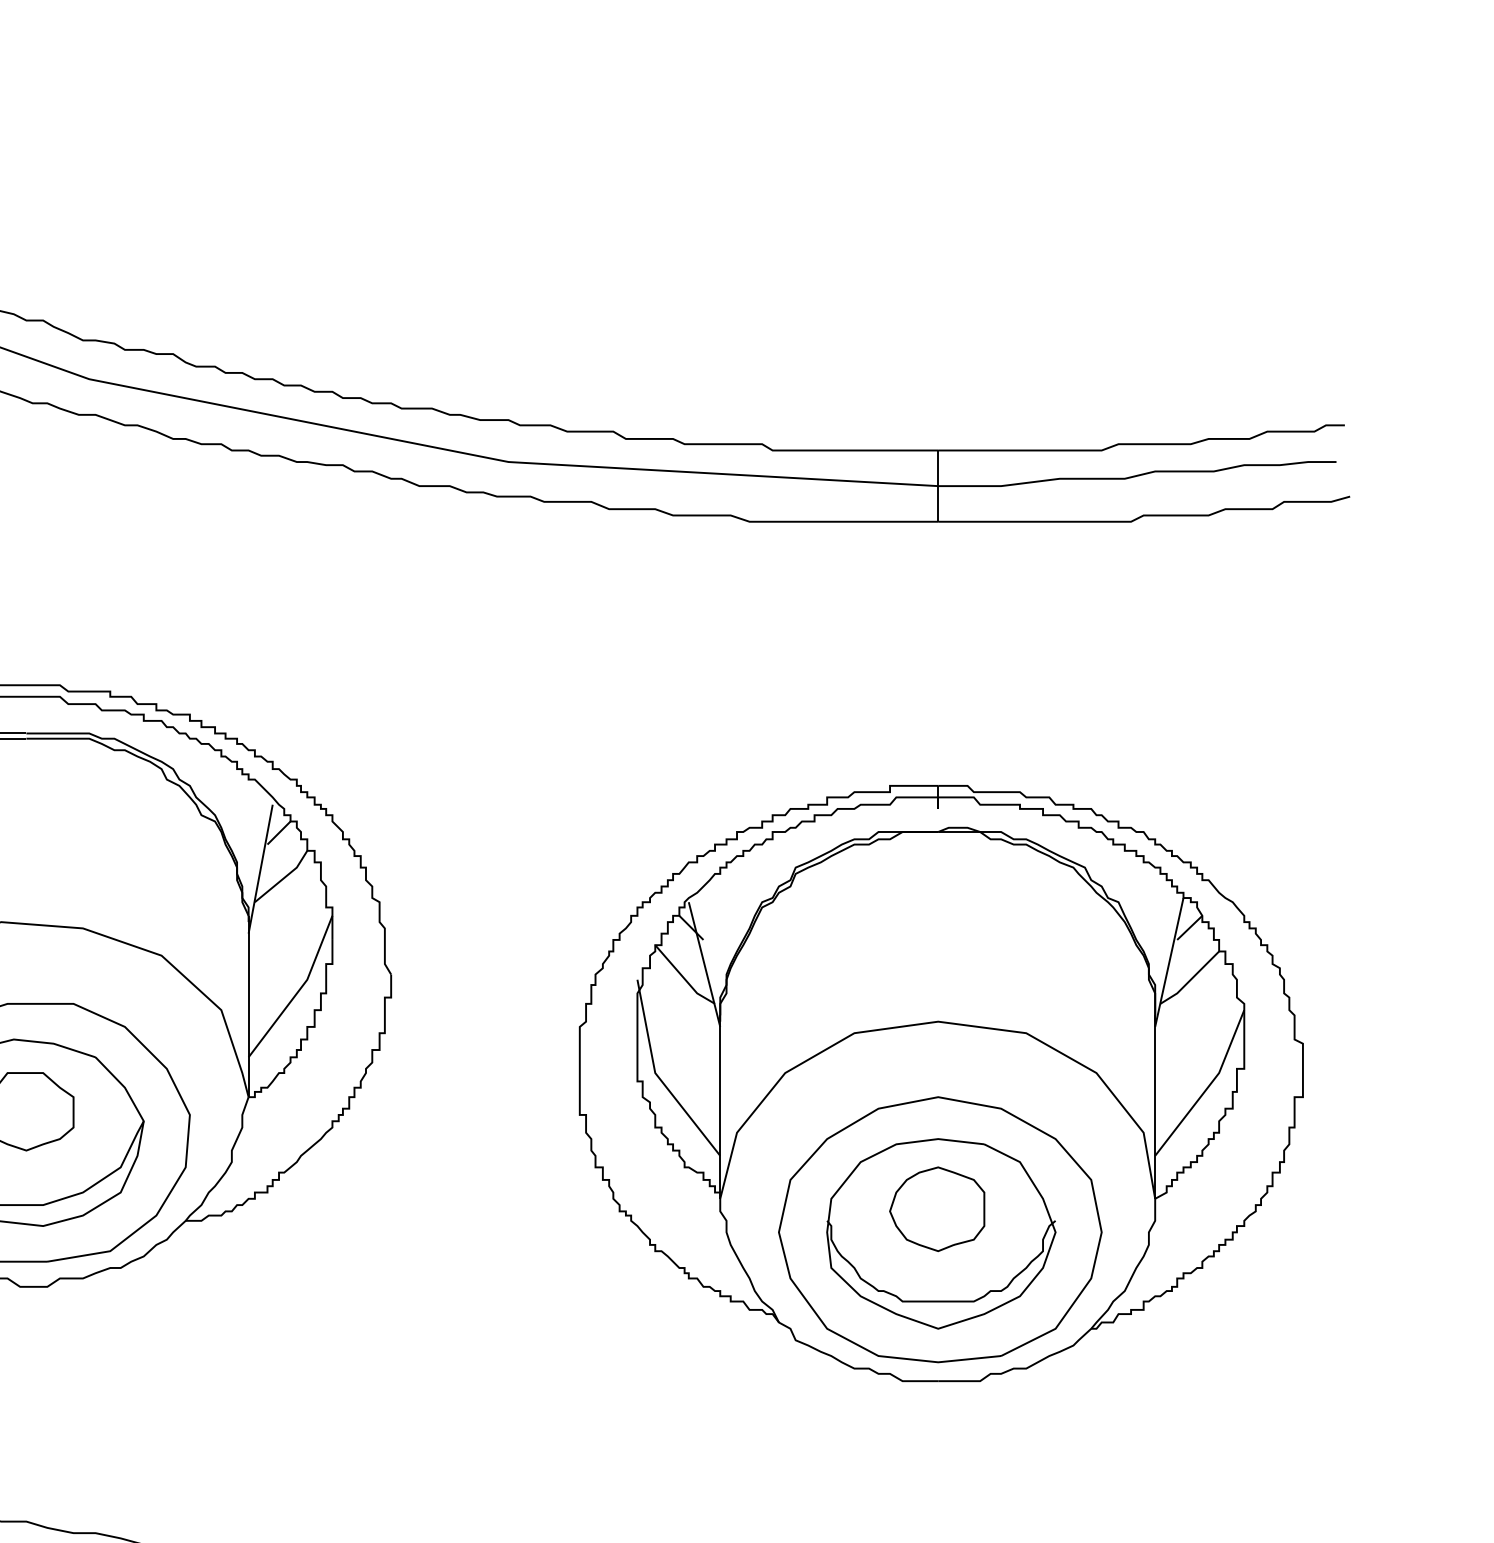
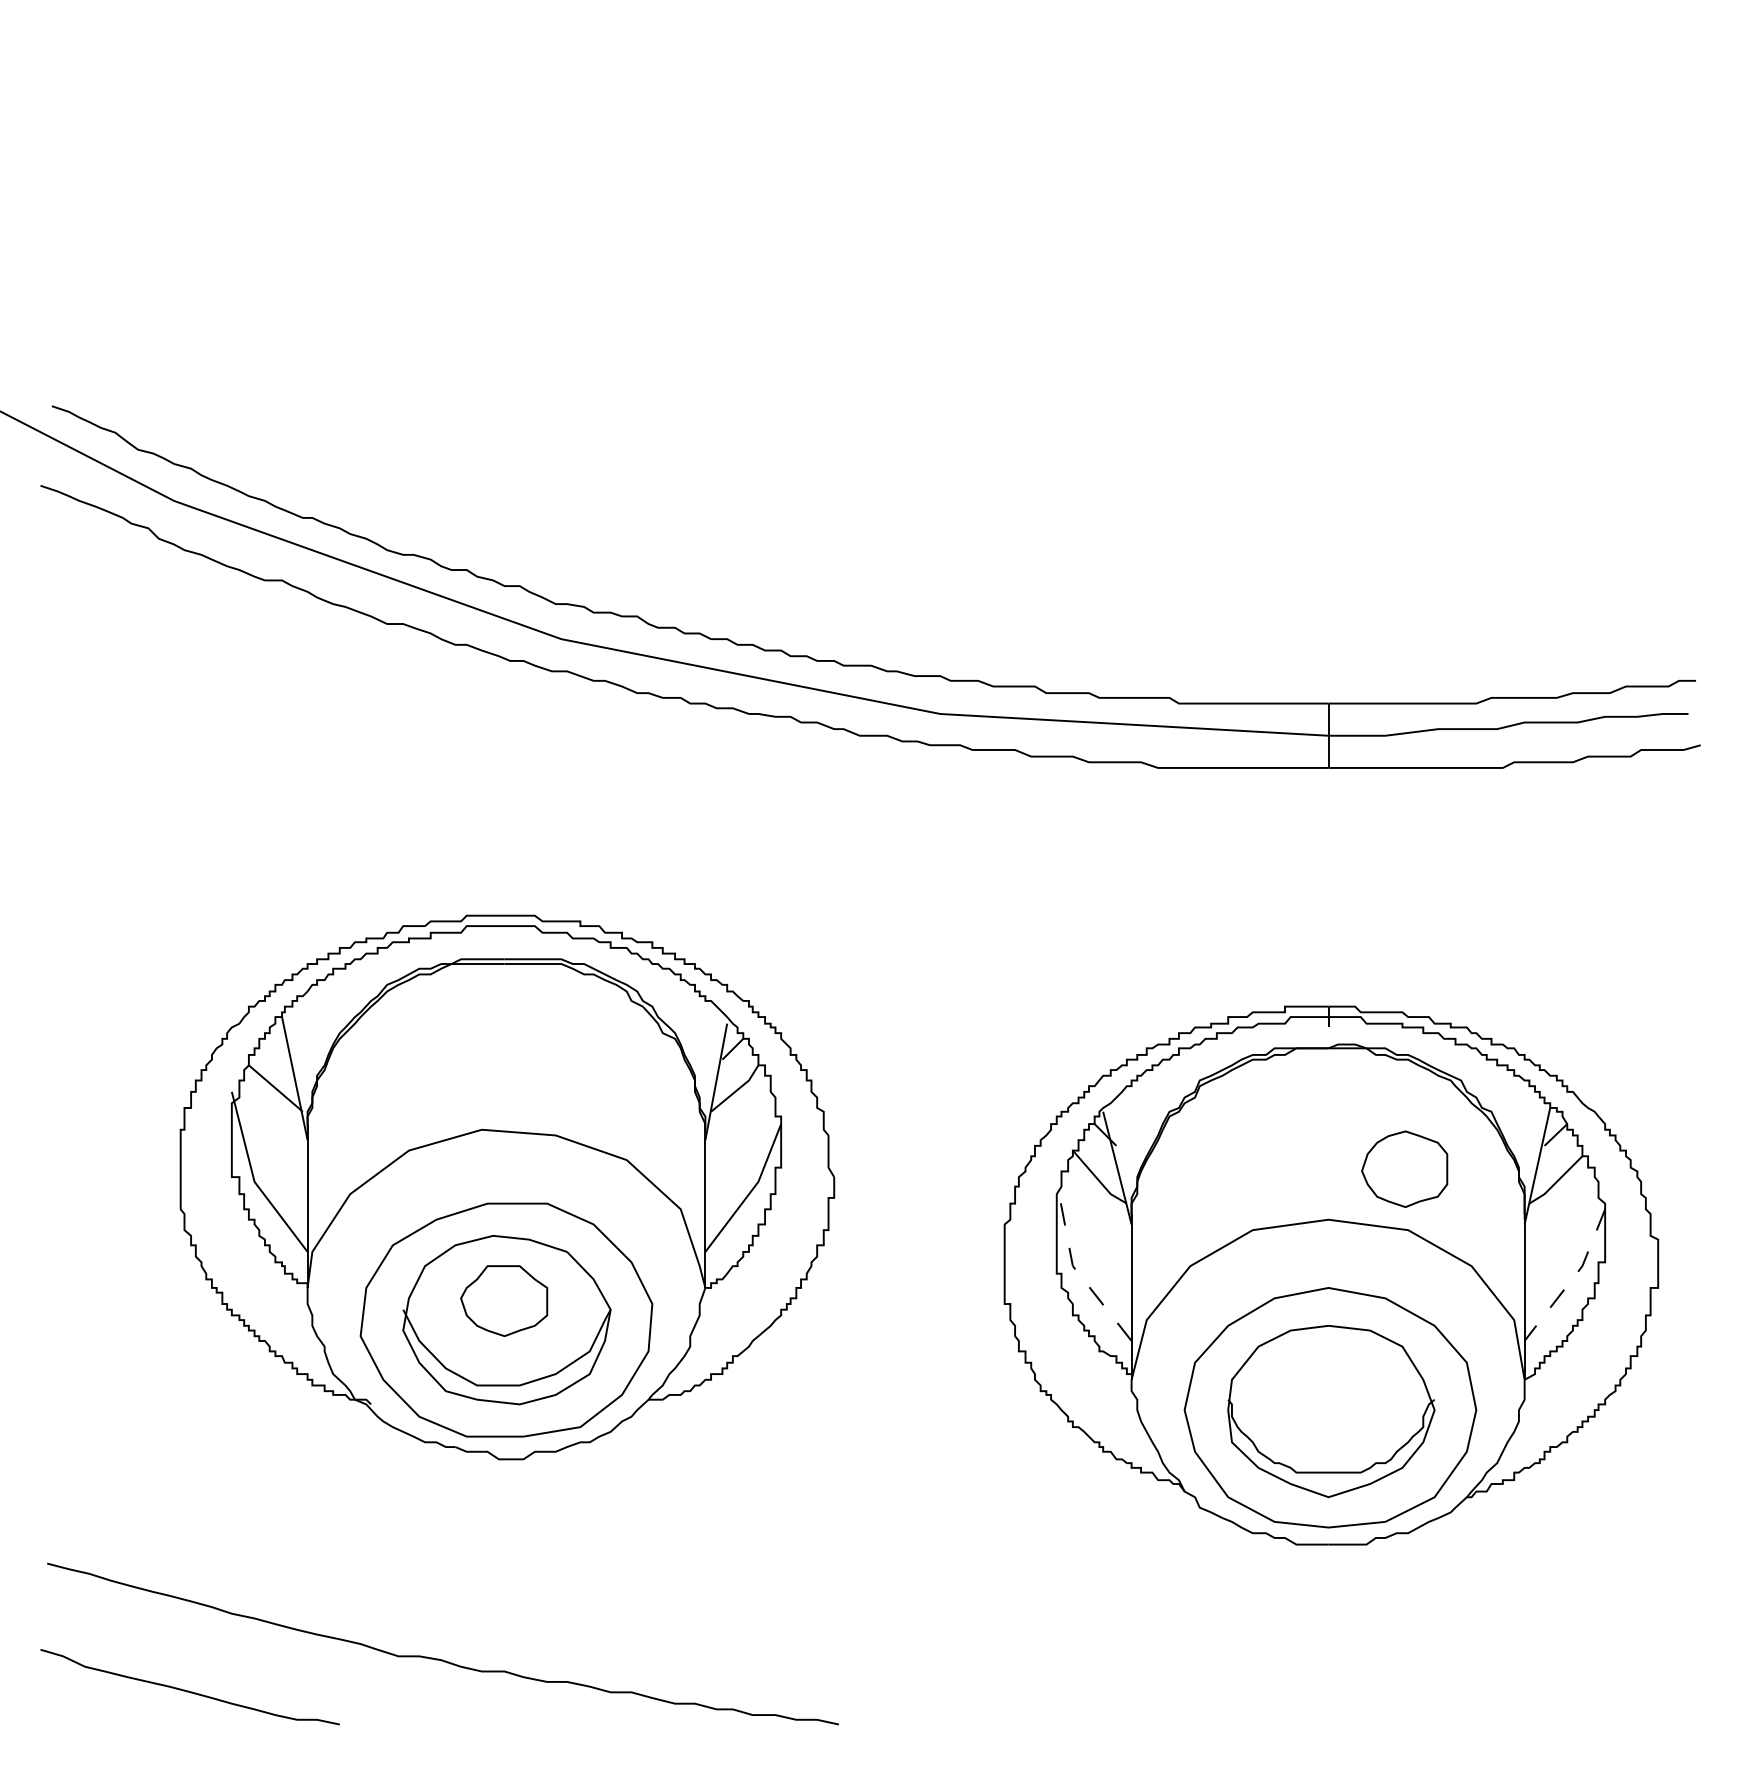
line: (658, 1076) -> (1075, 1269), solid -> dashed
line: (1208, 1086) -> (1572, 1278), solid -> dashed
part: (937, 1208) -> (1404, 1168), moved

